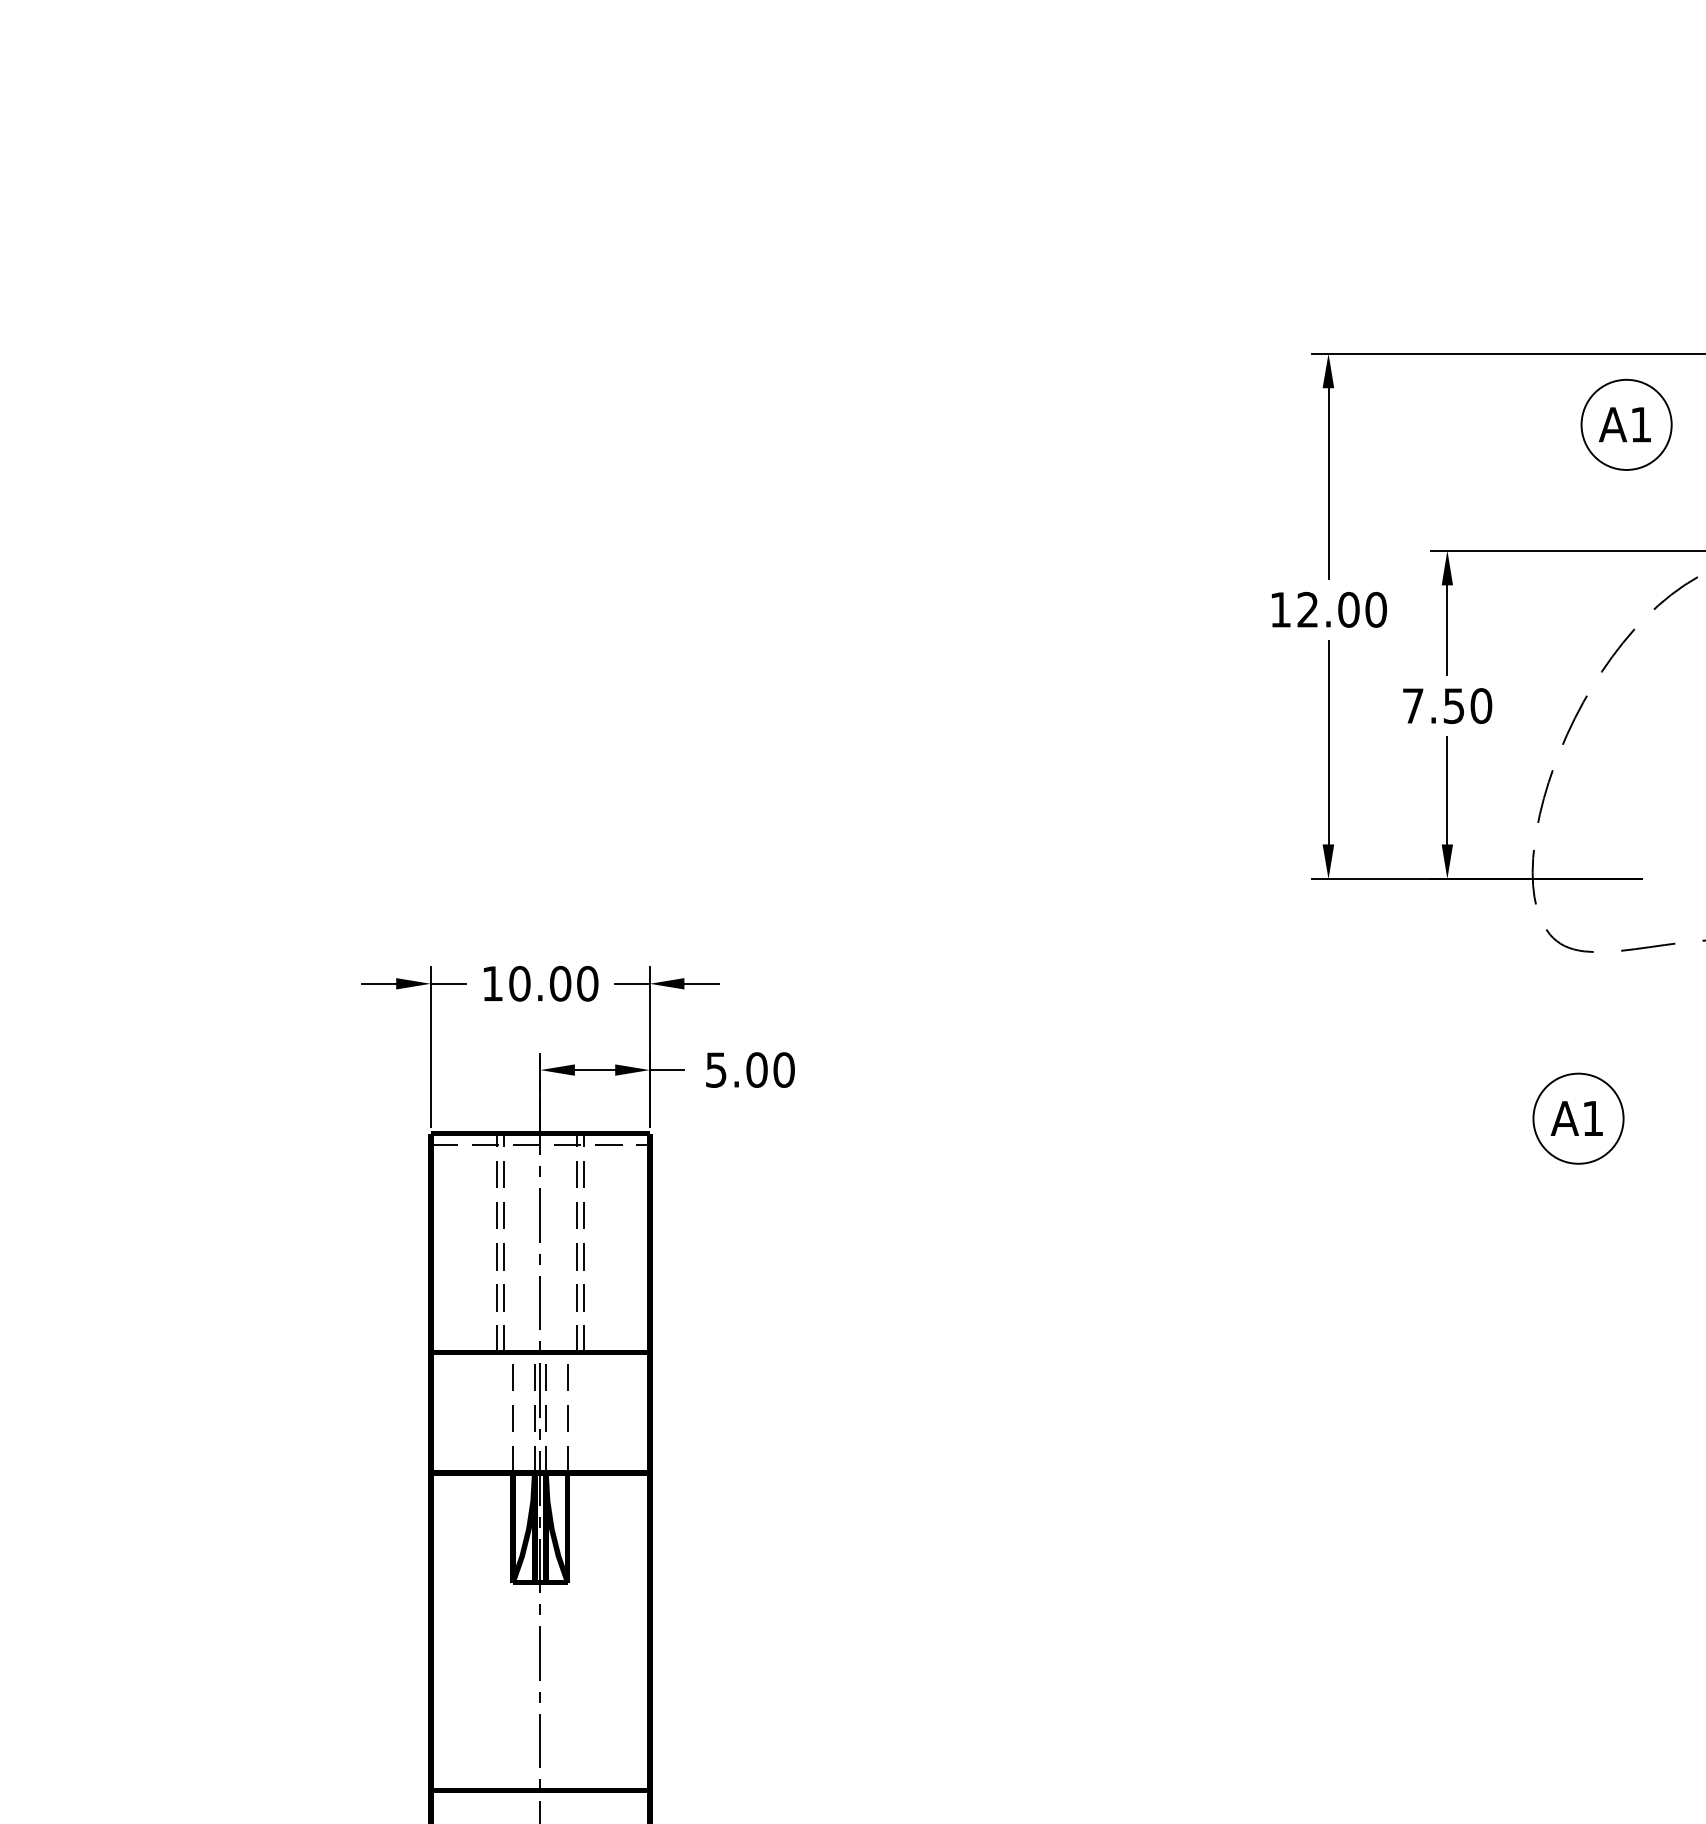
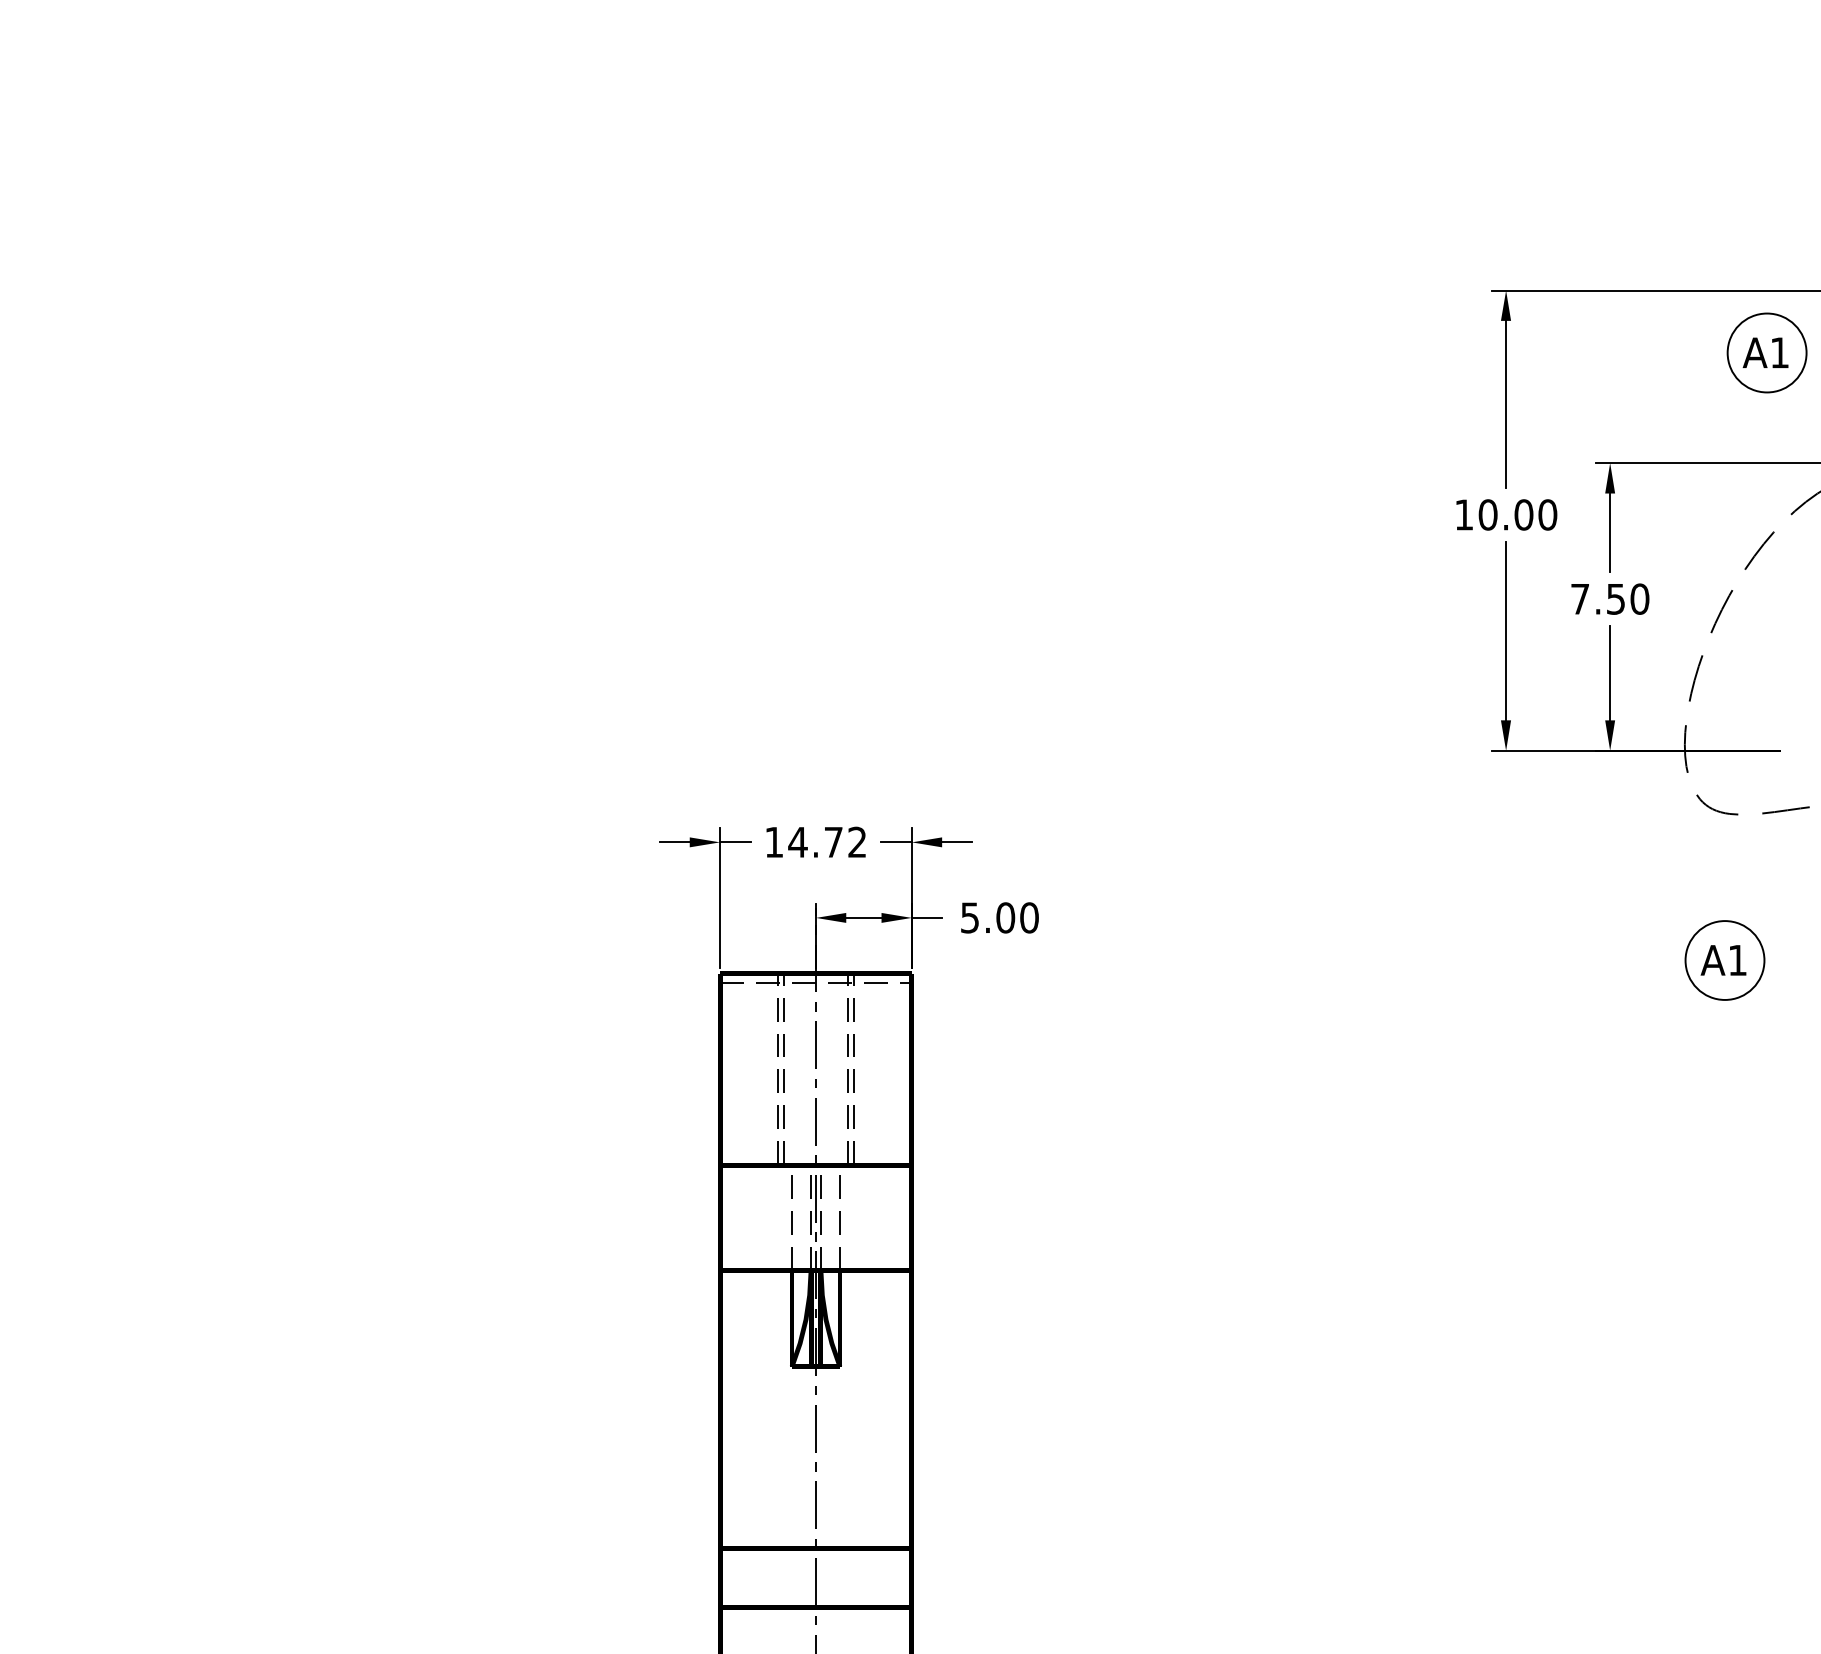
text: (1307, 609) -> (1487, 514), 12.00 -> 10.00
text: (553, 982) -> (827, 841), 10.00 -> 14.72

